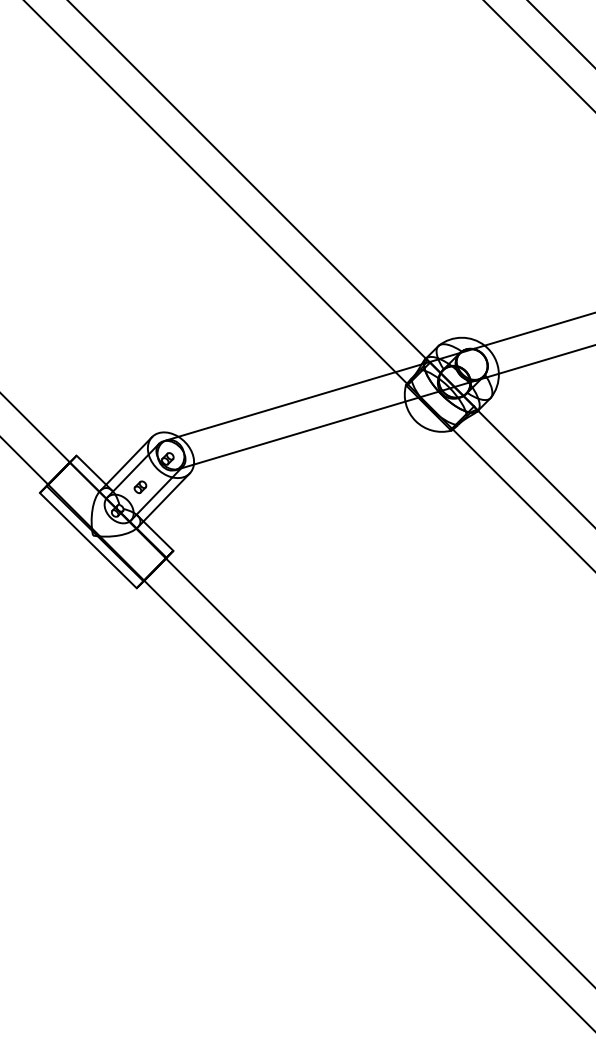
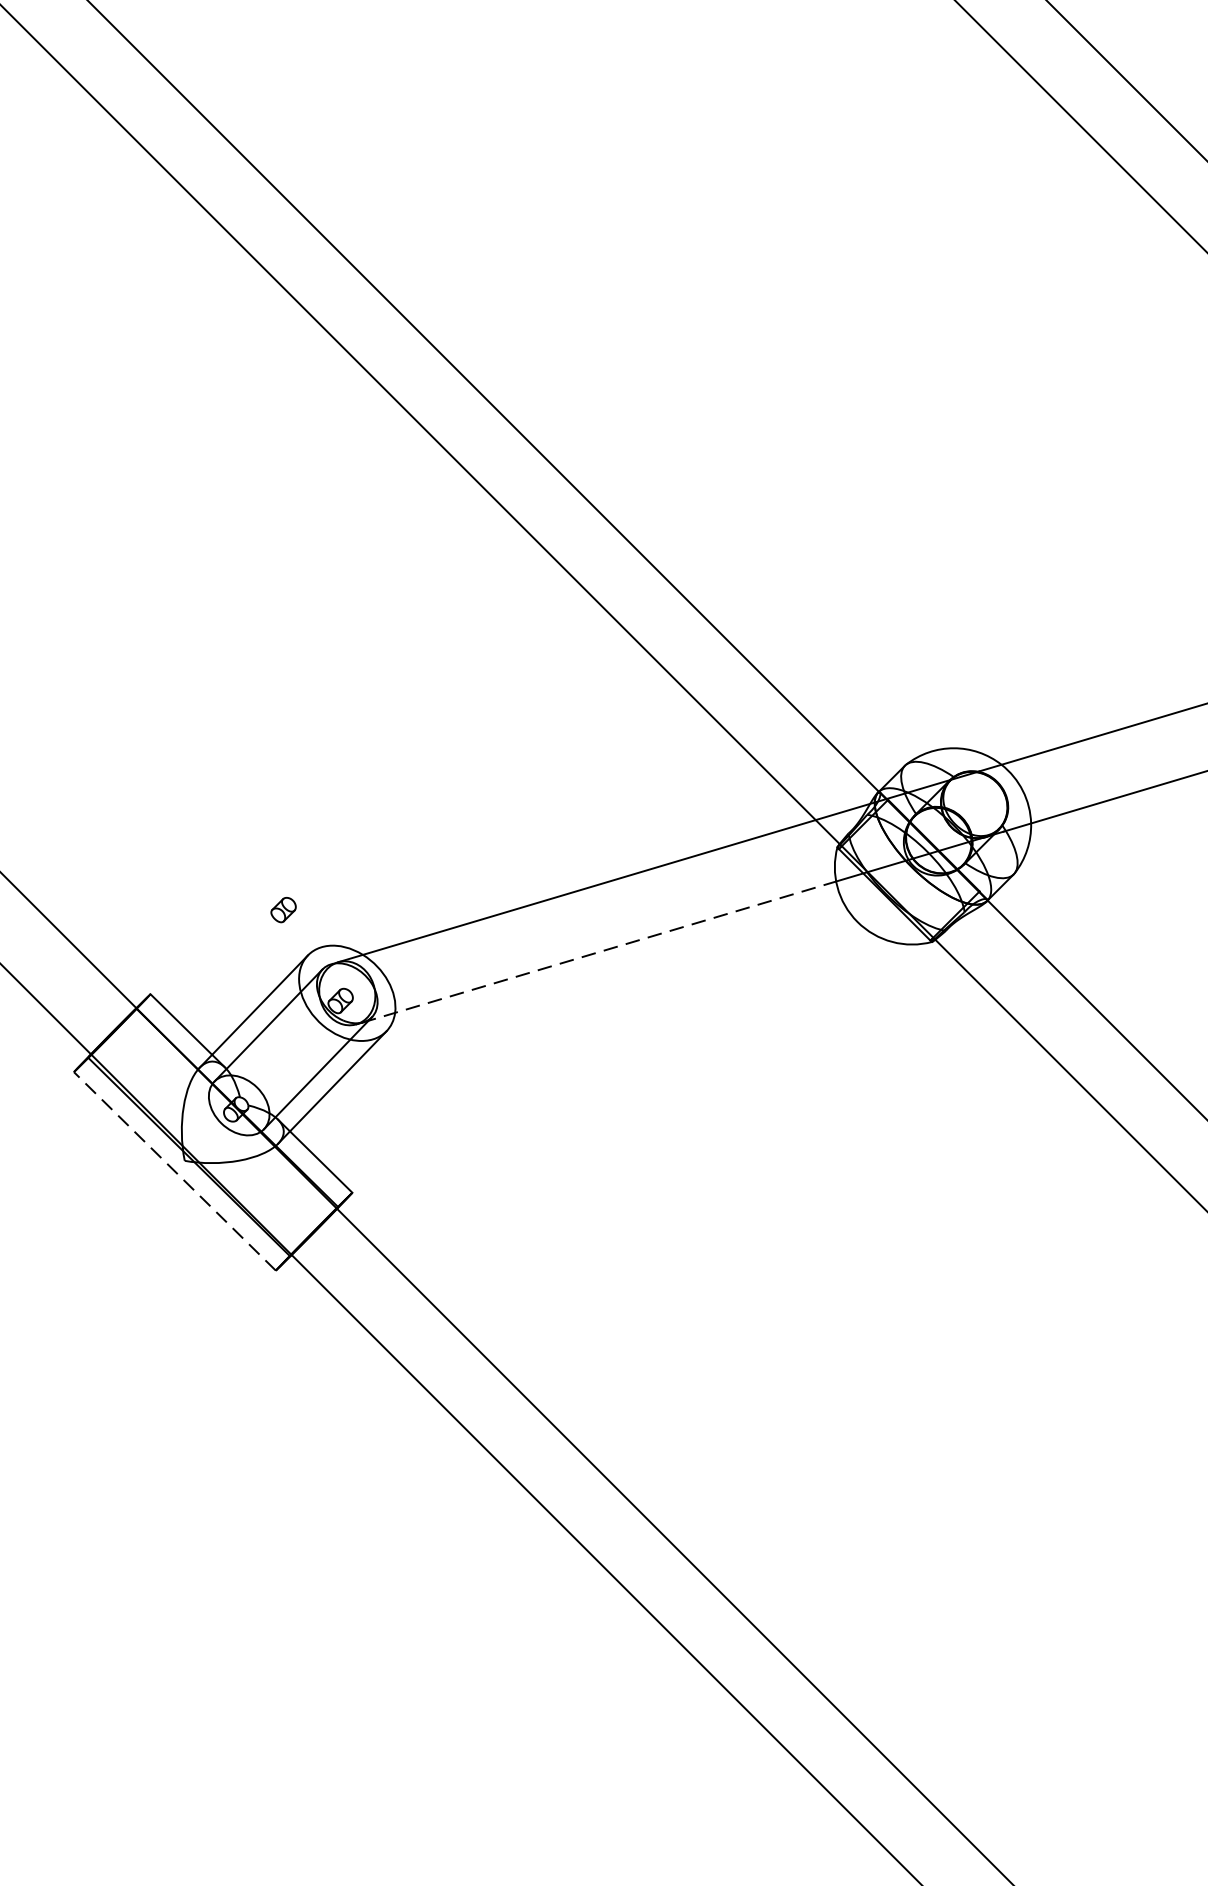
line: (291, 435) -> (598, 952), solid -> dashed
part: (140, 487) -> (283, 910), moved
line: (88, 540) -> (175, 1171), solid -> dashed

